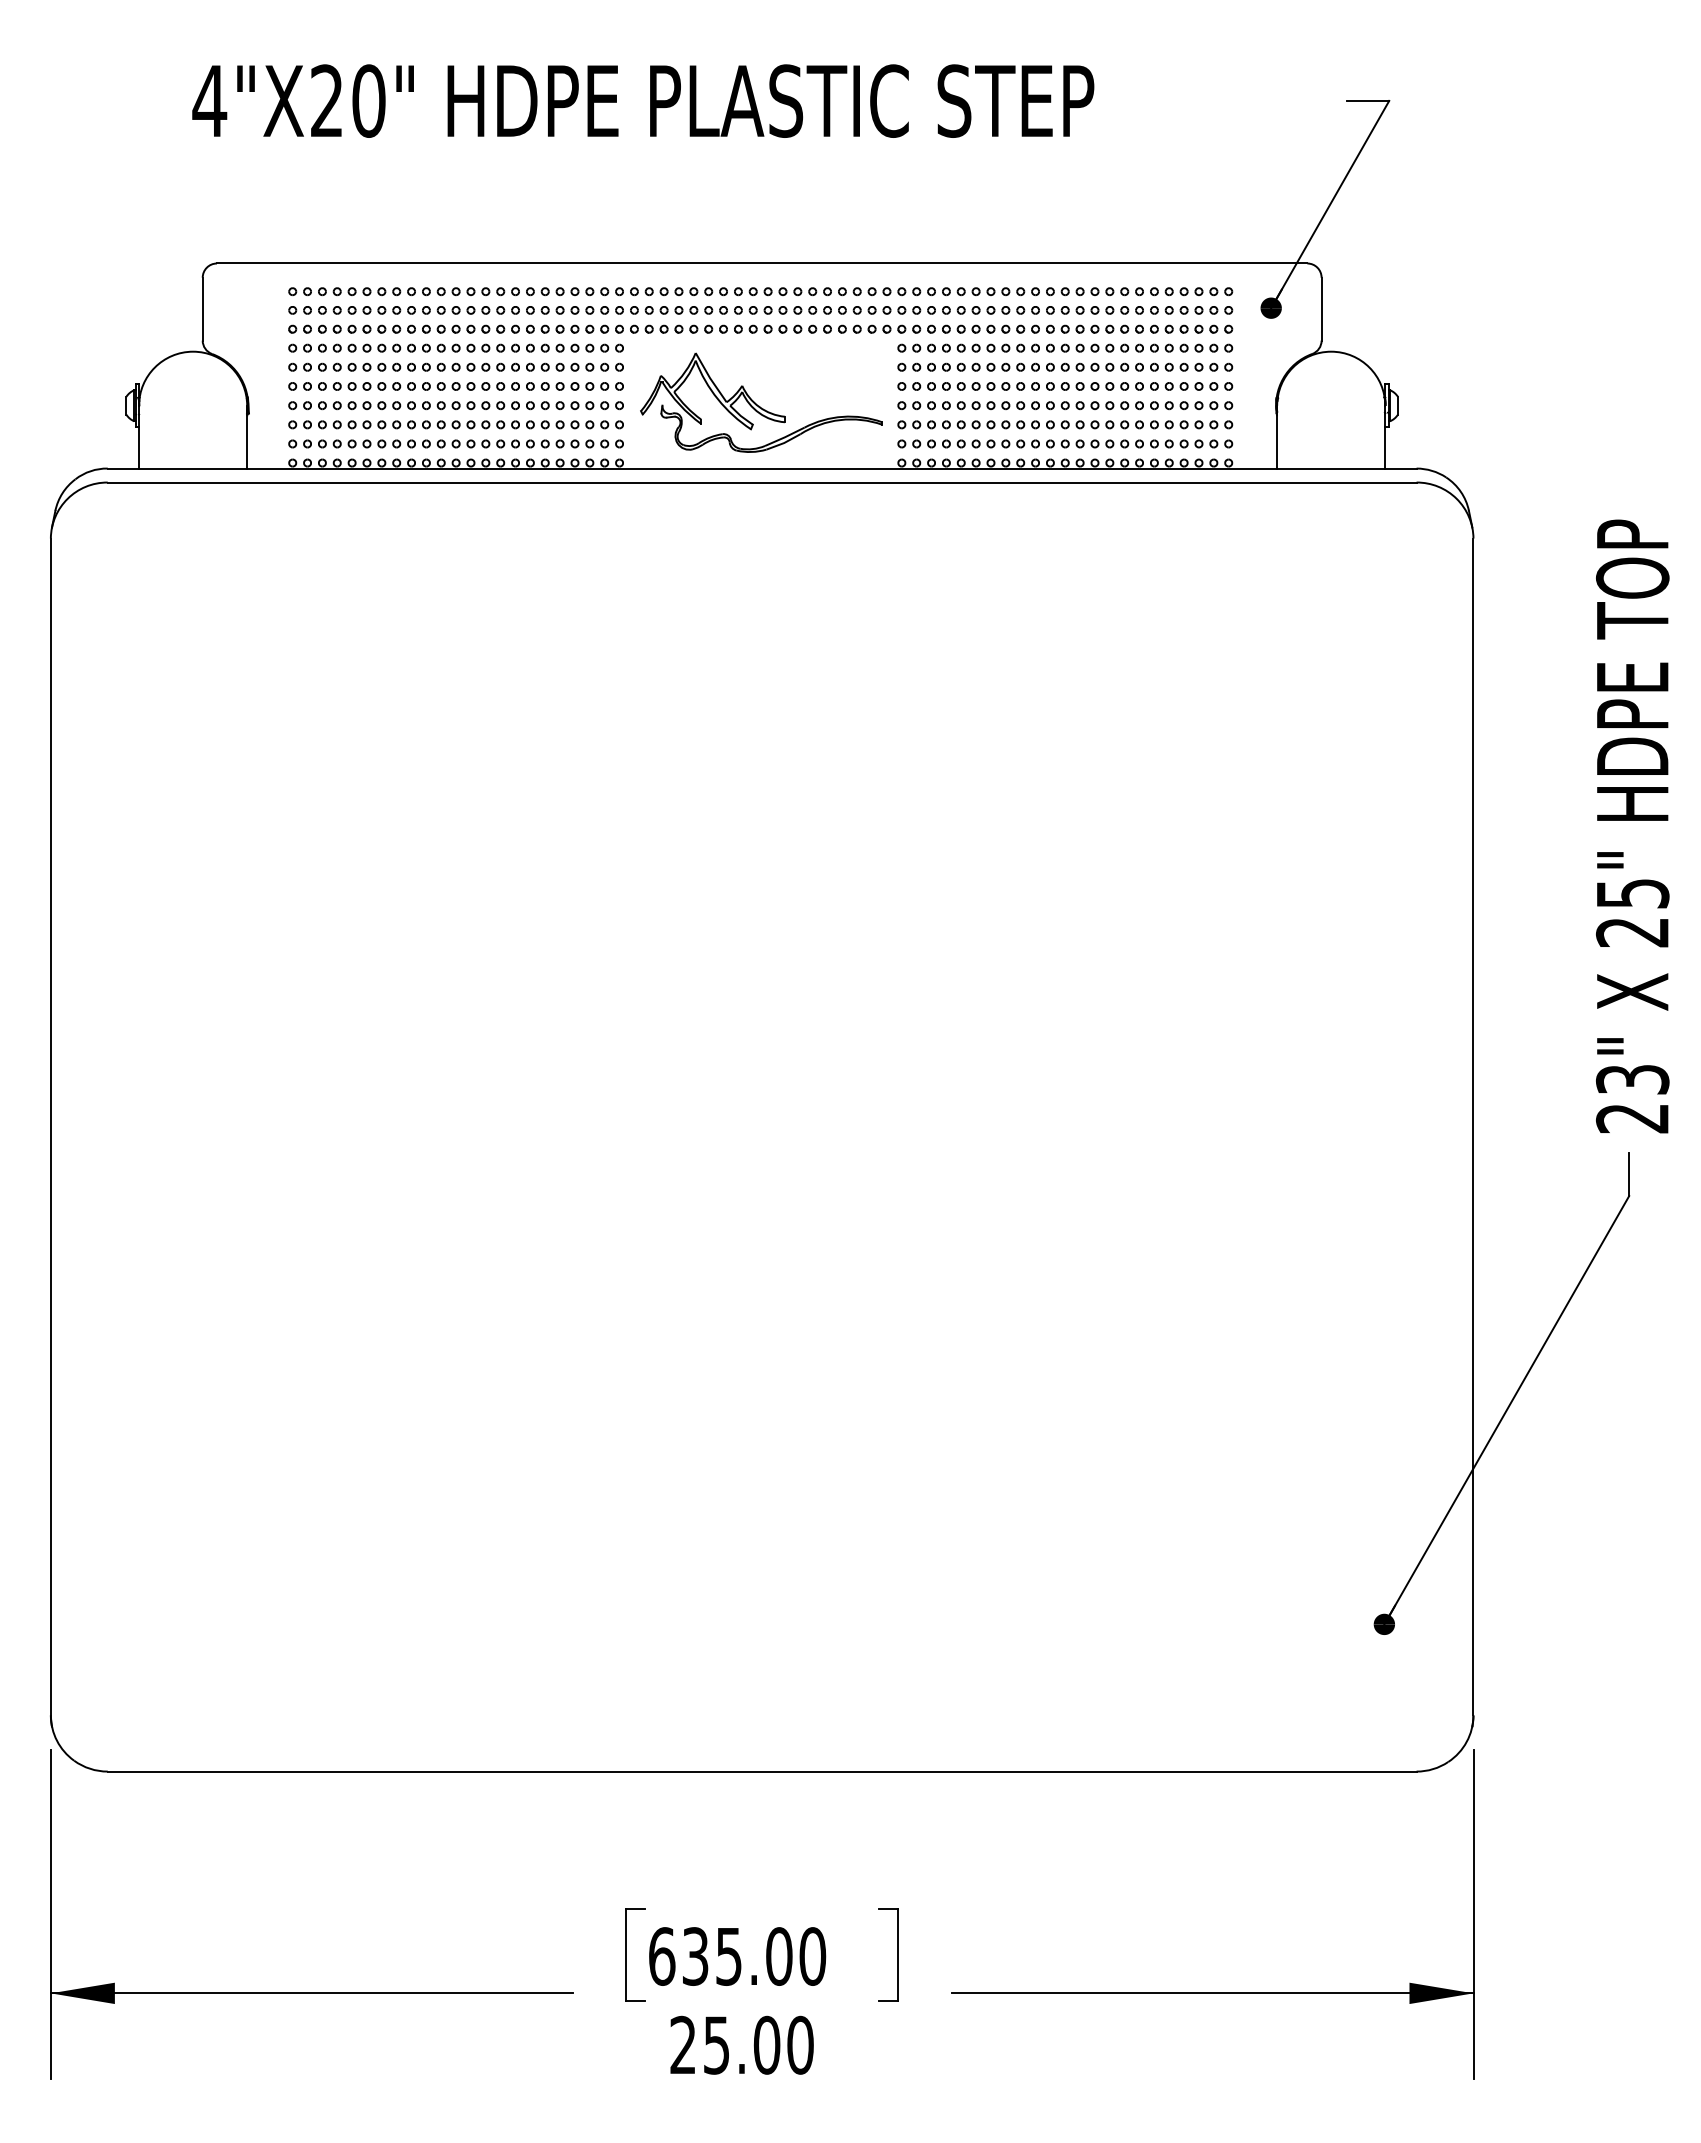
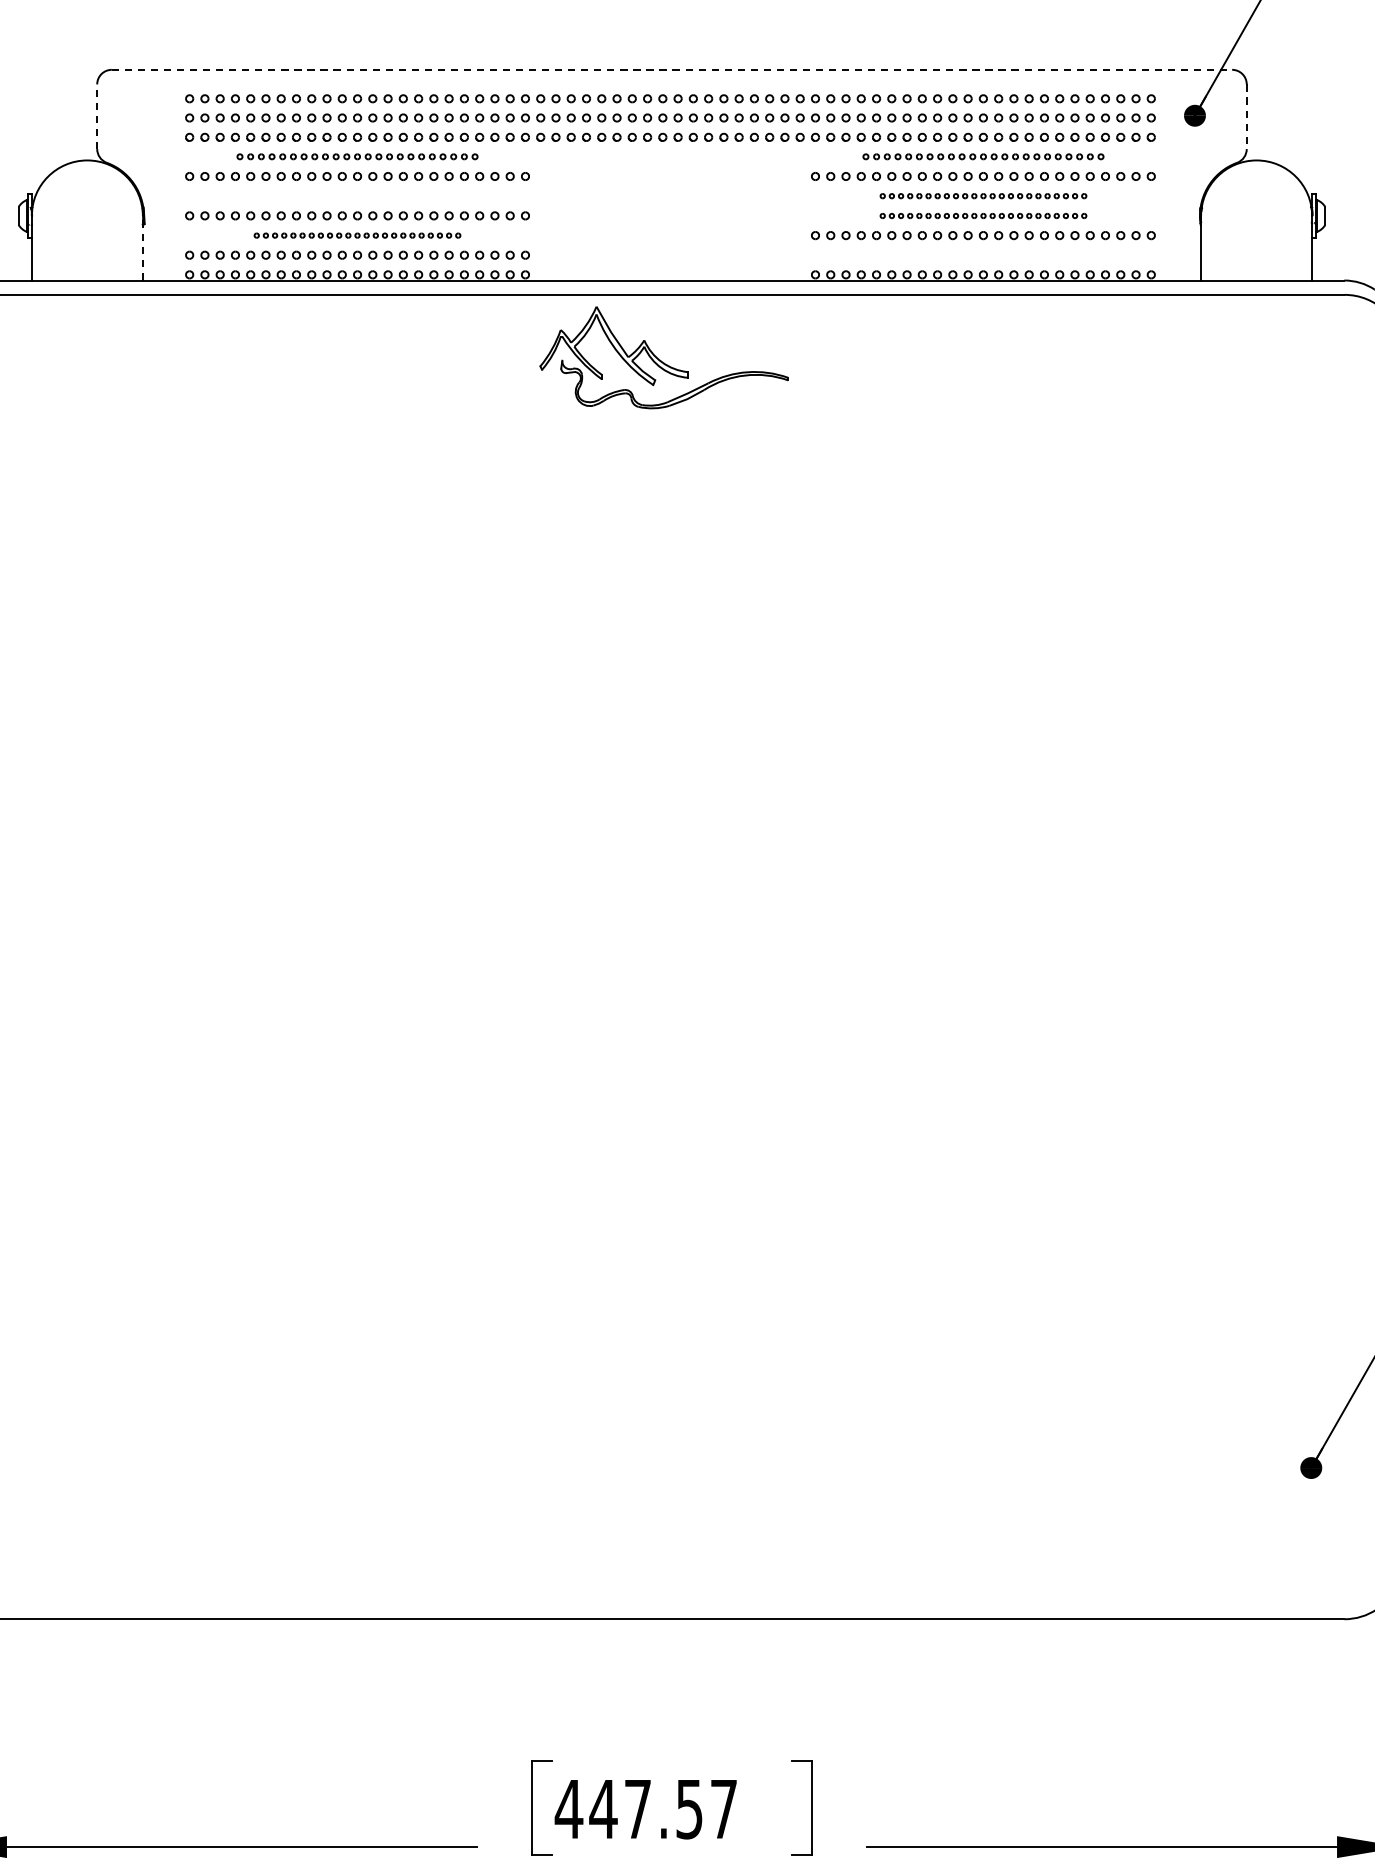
line: (762, 263) -> (672, 69), solid -> dashed
line: (202, 308) -> (96, 116), solid -> dashed
line: (1321, 309) -> (1246, 117), solid -> dashed
part: (455, 347) -> (356, 156), size x0.7
part: (1065, 347) -> (983, 156), size x0.7
part: (455, 386) -> (356, 196), removed
part: (1065, 386) -> (983, 196), size x0.6
part: (761, 402) -> (664, 357), moved
part: (1065, 405) -> (983, 215), size x0.6
part: (455, 424) -> (356, 235), size x0.6
line: (247, 436) -> (143, 247), solid -> dashed
part: (1065, 443) -> (983, 254), removed
text: (737, 1956) -> (646, 1809), 635.00 -> 447.57

